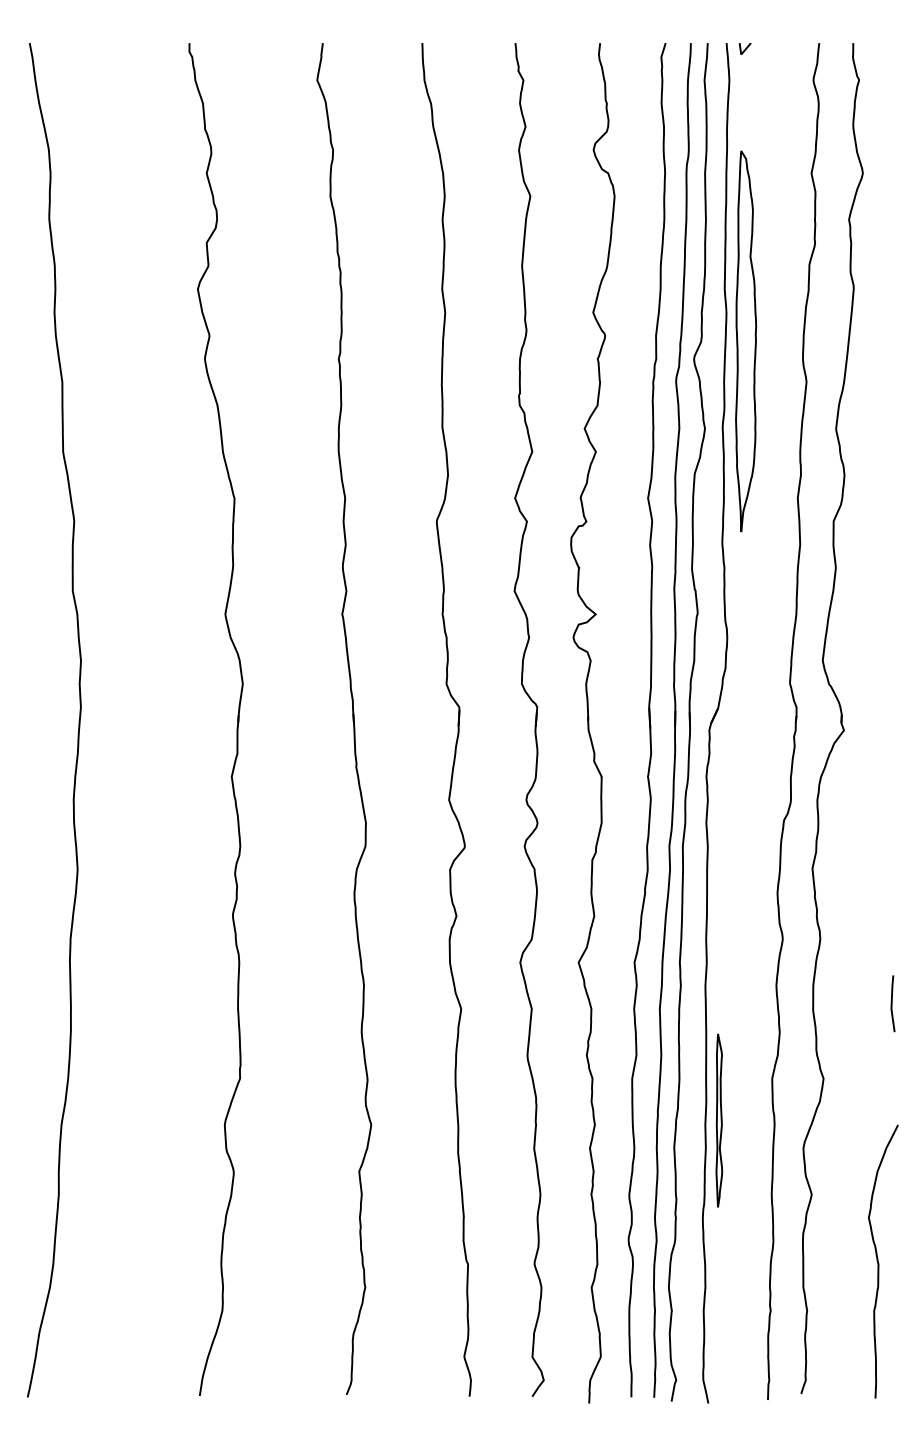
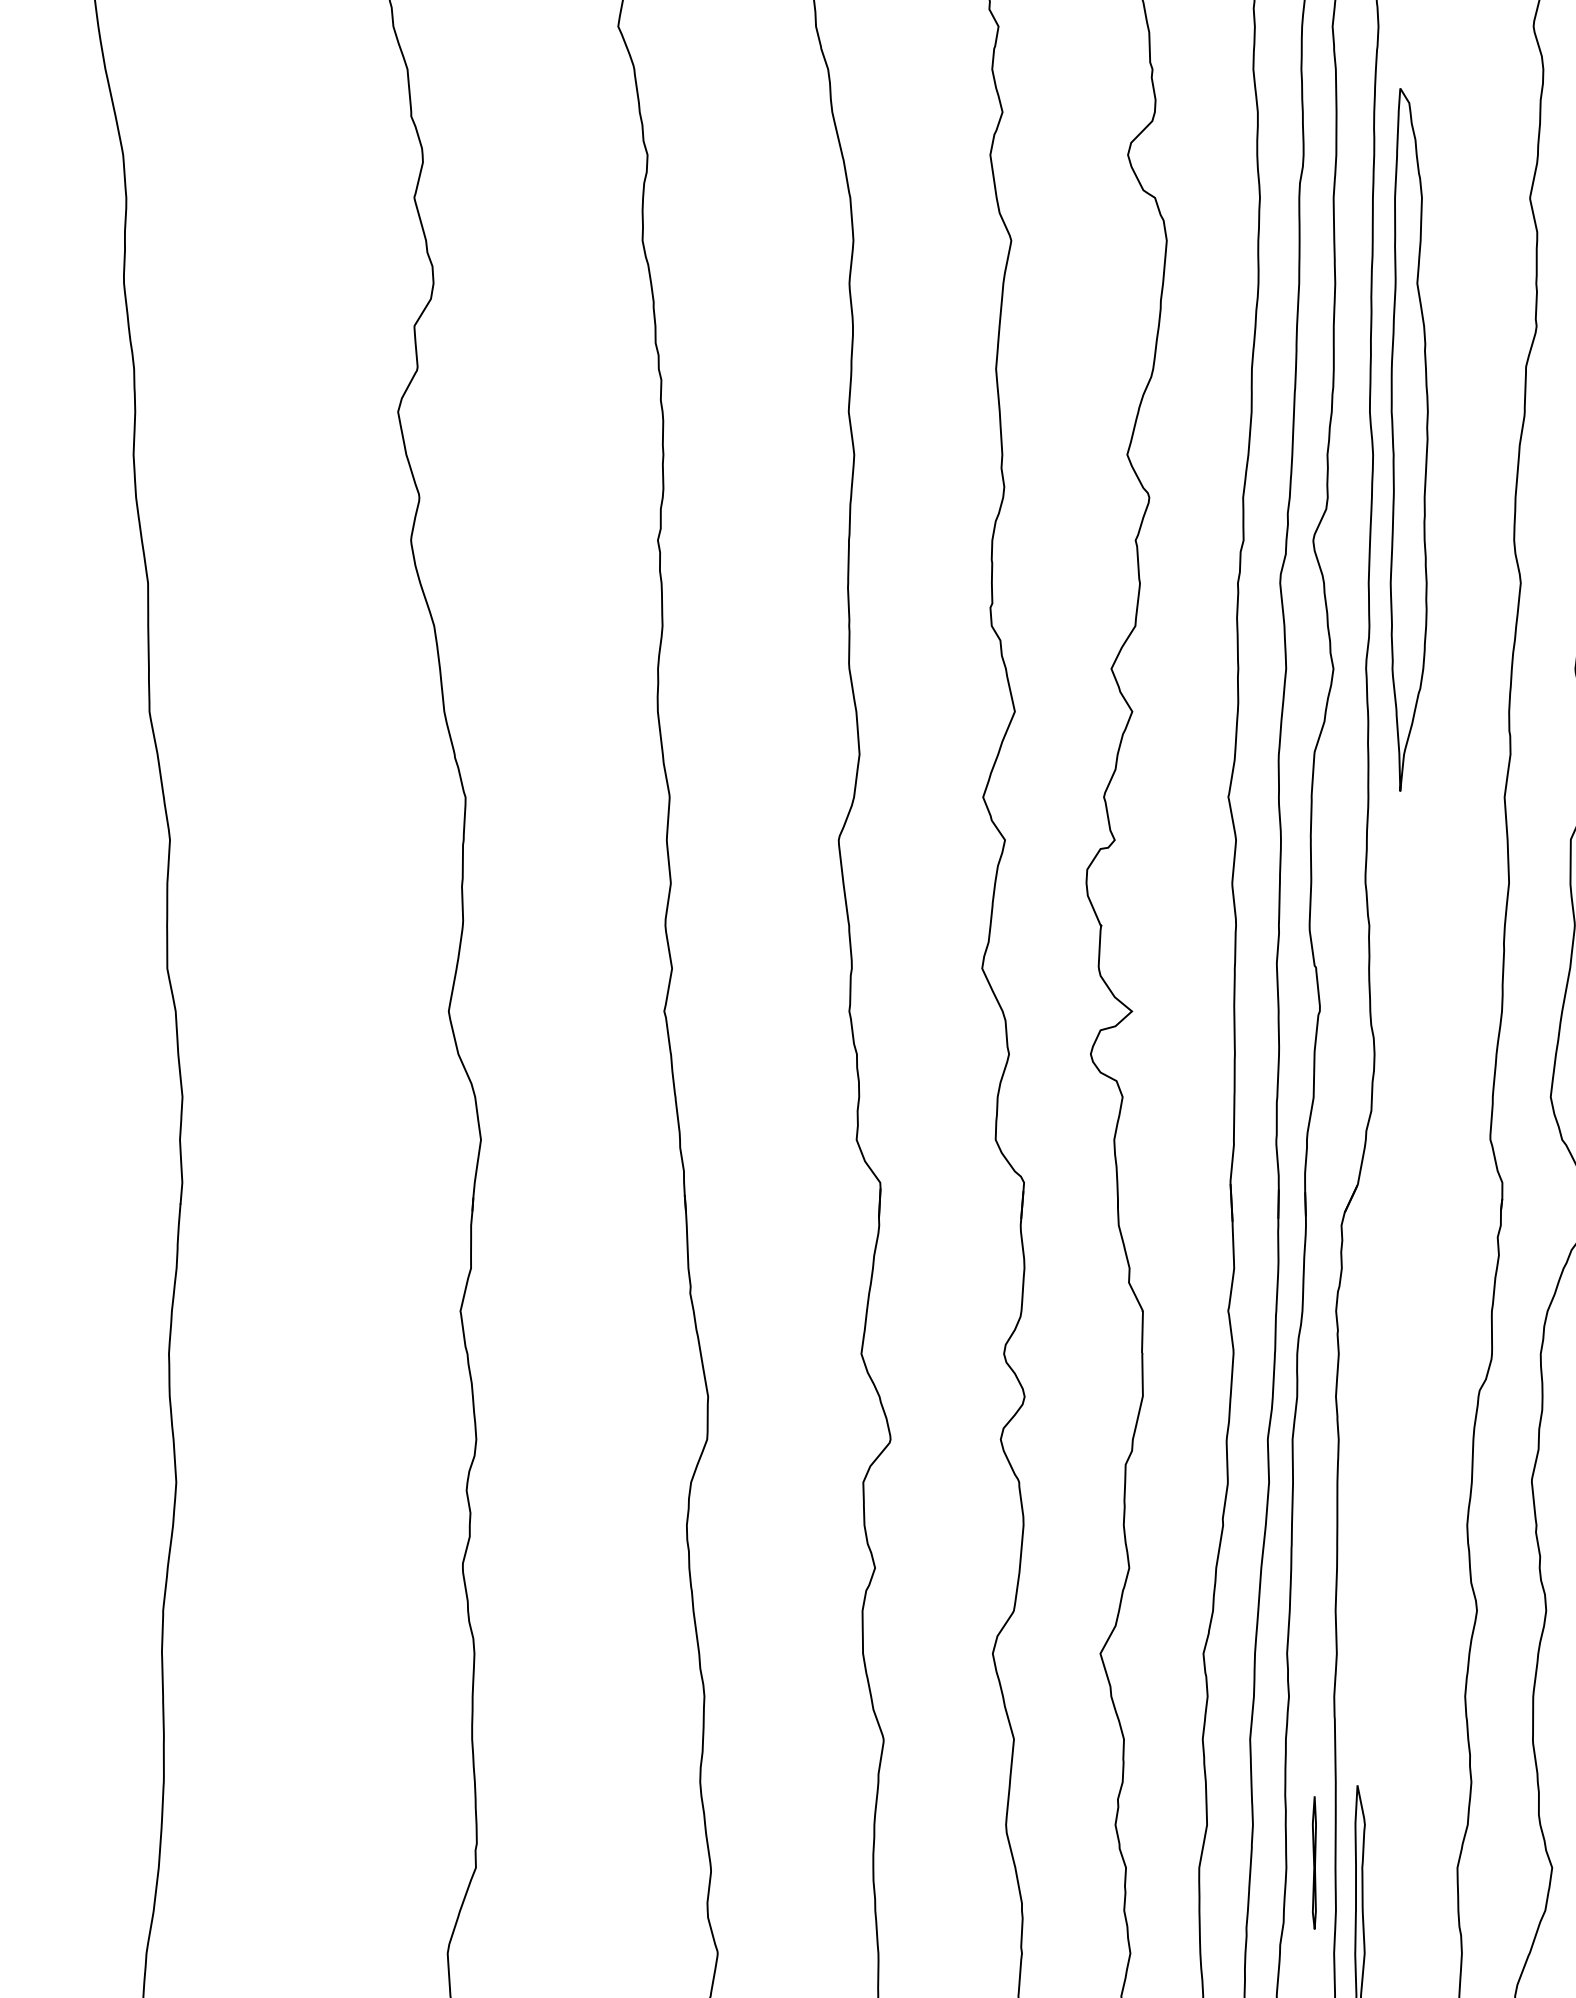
part: (746, 341) -> (1410, 439), moved
line: (694, 1075) -> (1314, 1862), added

